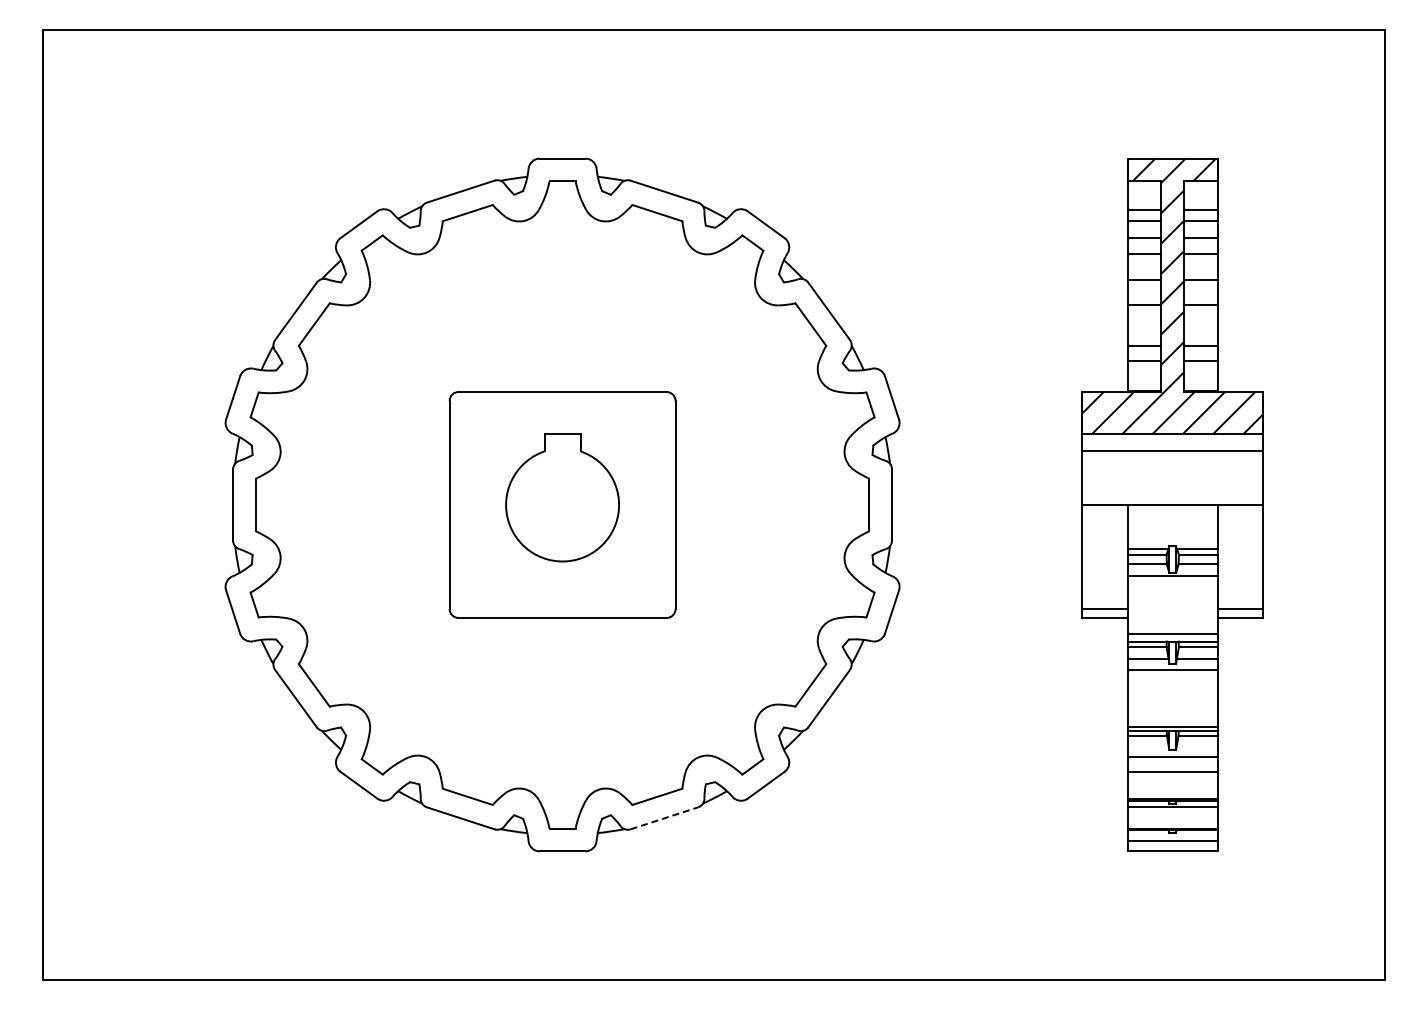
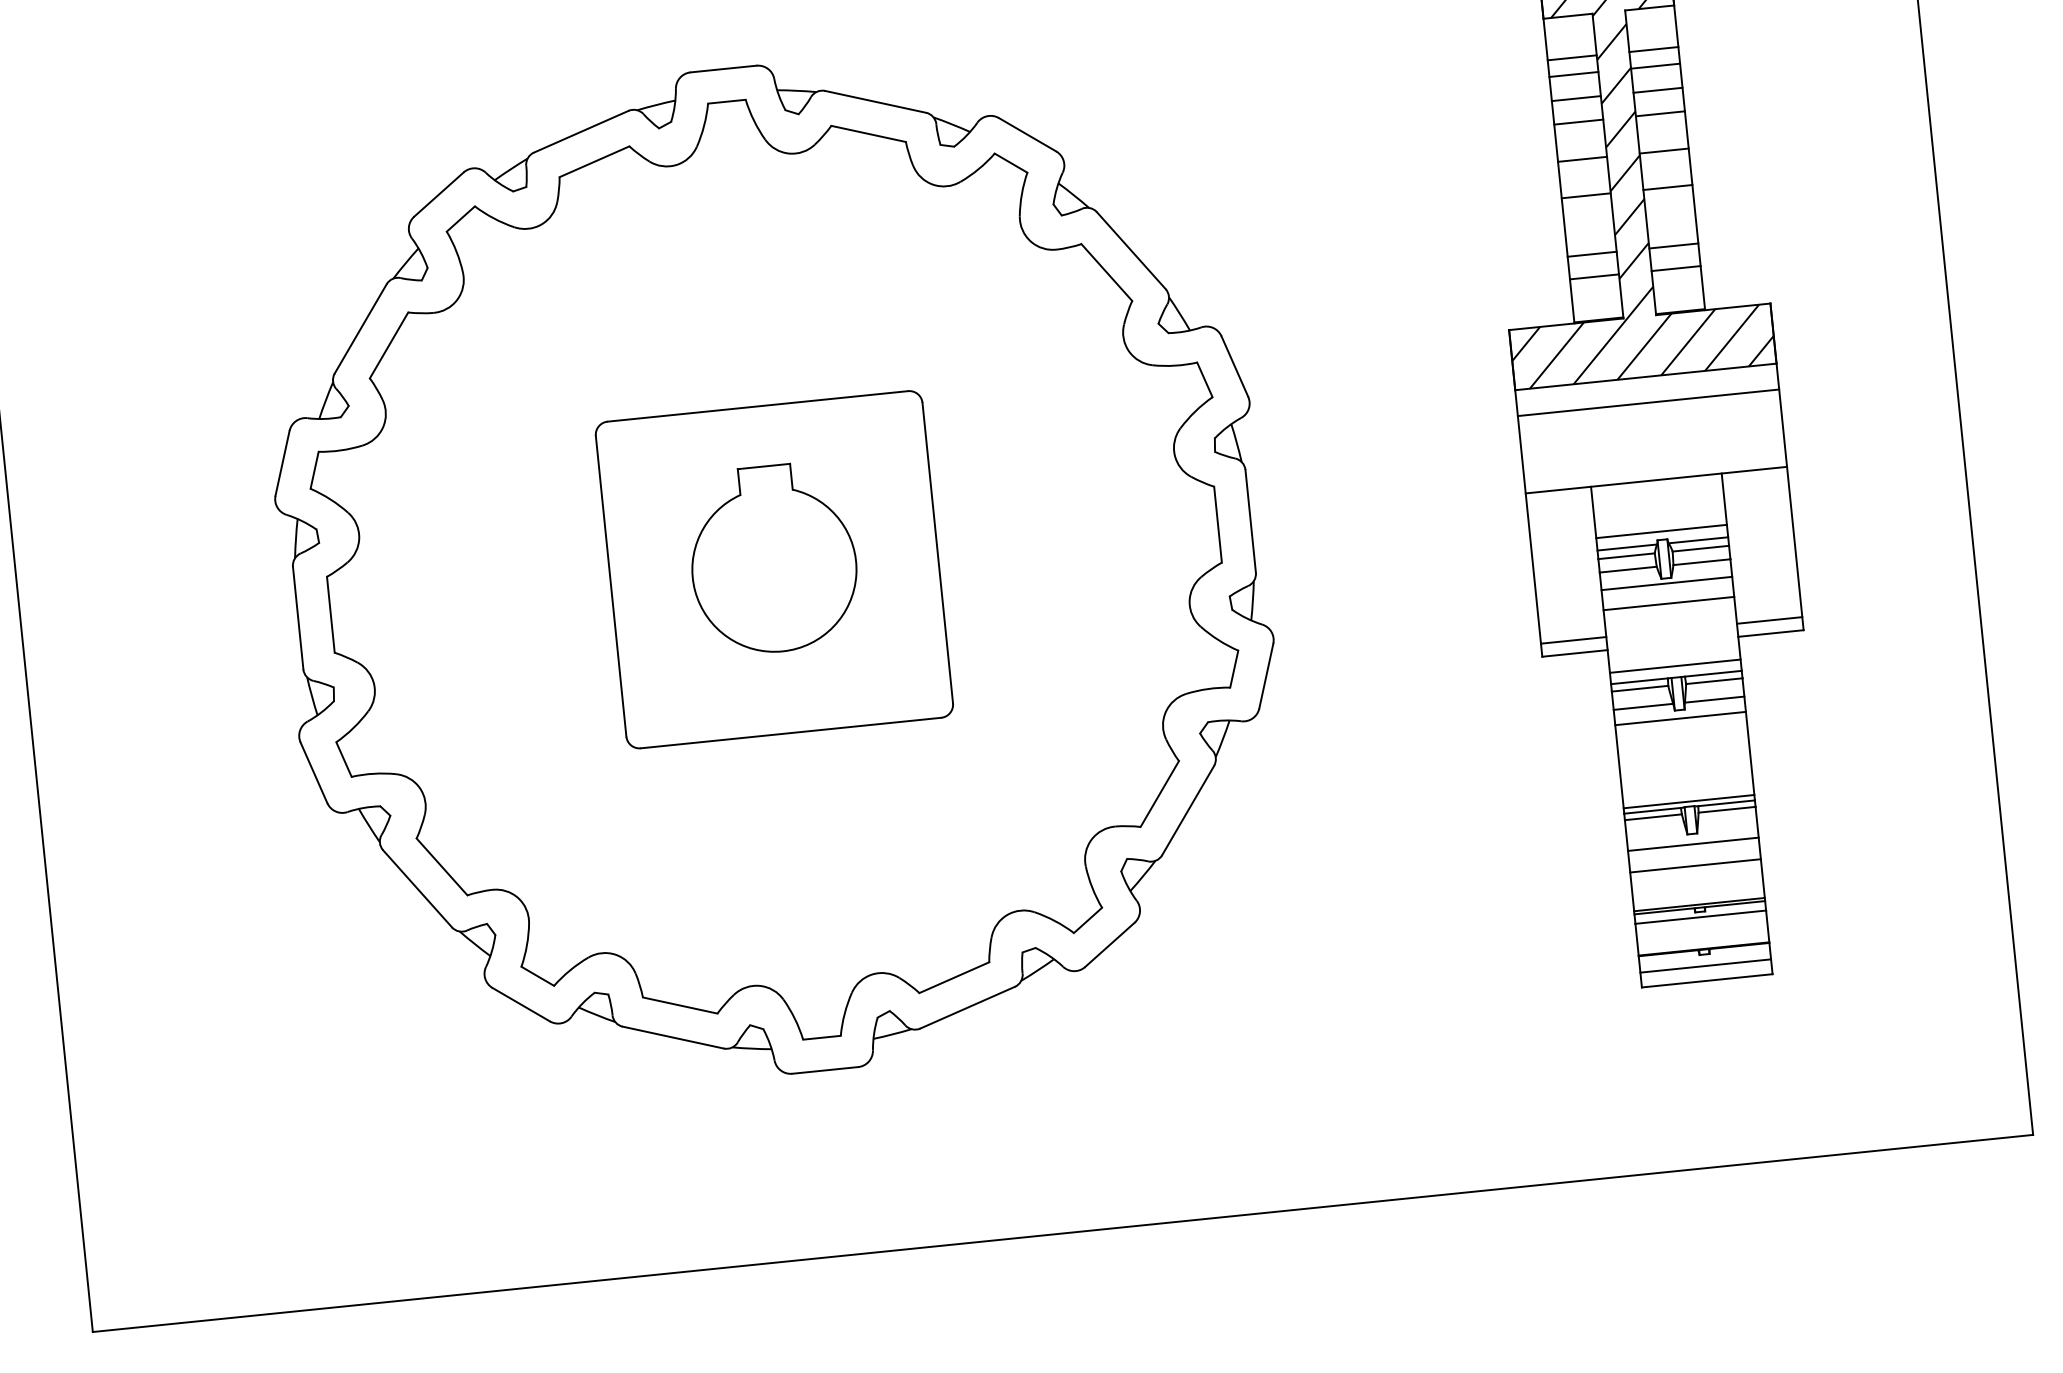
line: (1172, 540) -> (1661, 531), added
line: (1172, 590) -> (1668, 603), added
line: (664, 818) -> (967, 1007), dashed -> solid

